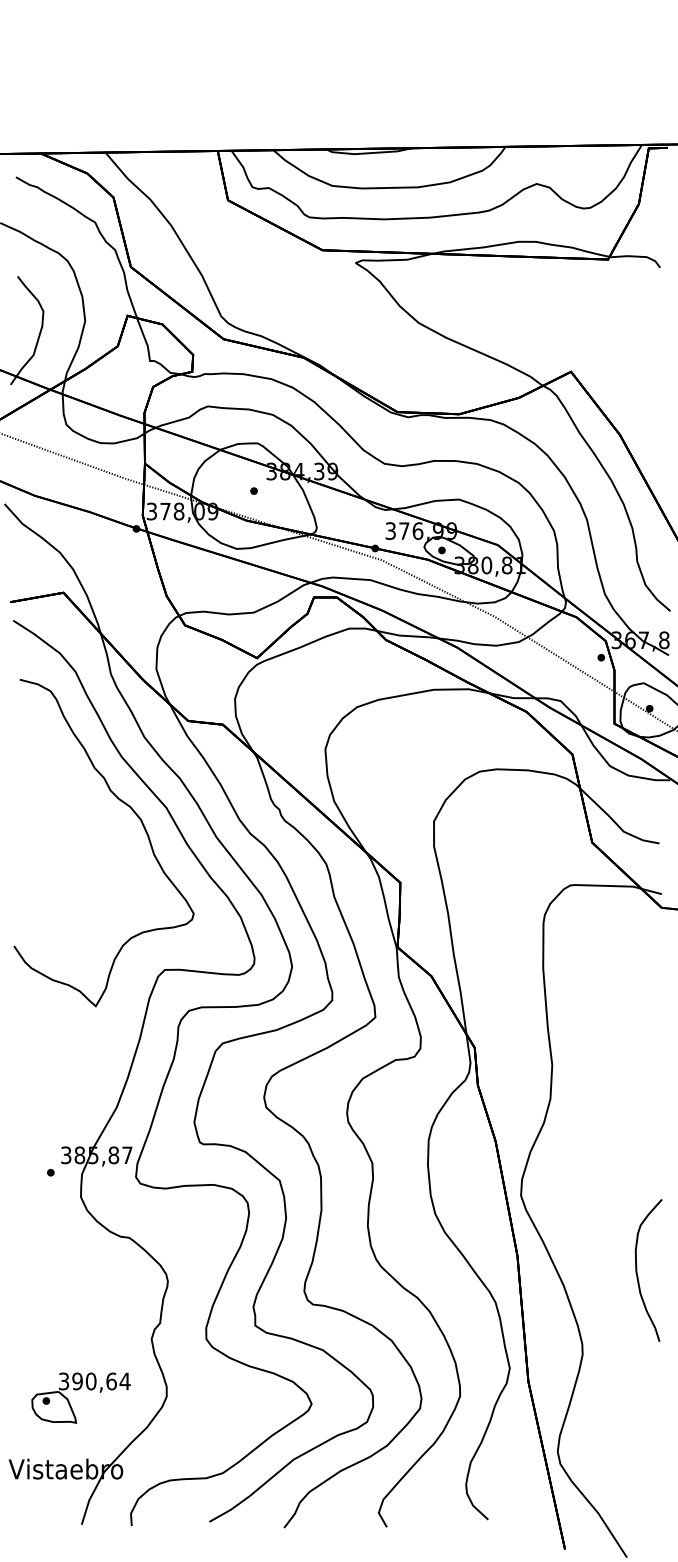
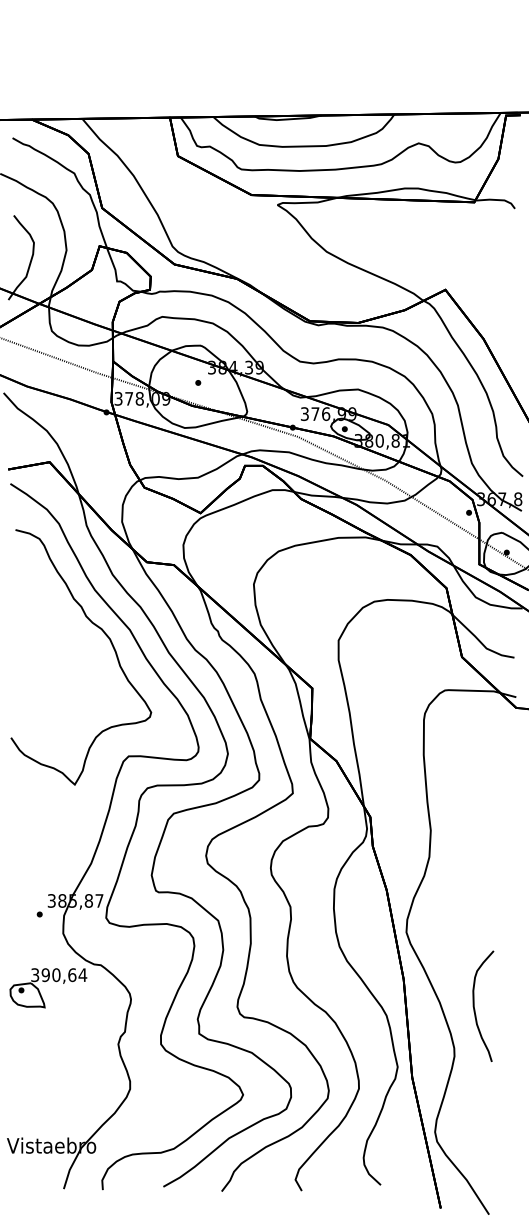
curve: (637, 1270) -> (474, 1006), moved
part: (77, 1390) -> (45, 982), moved

